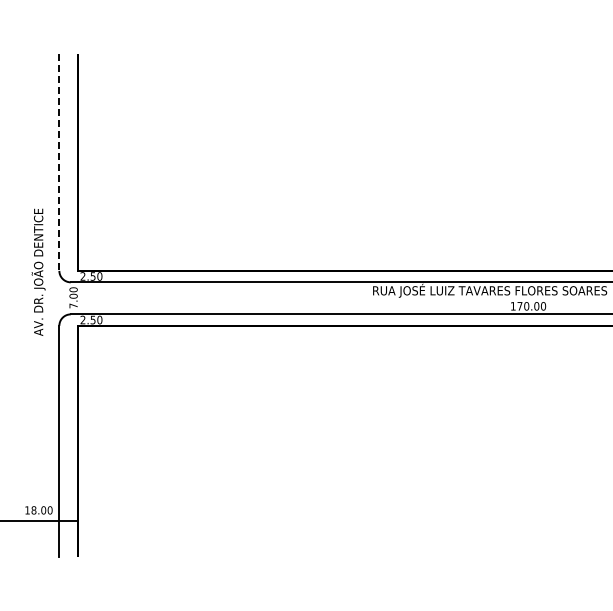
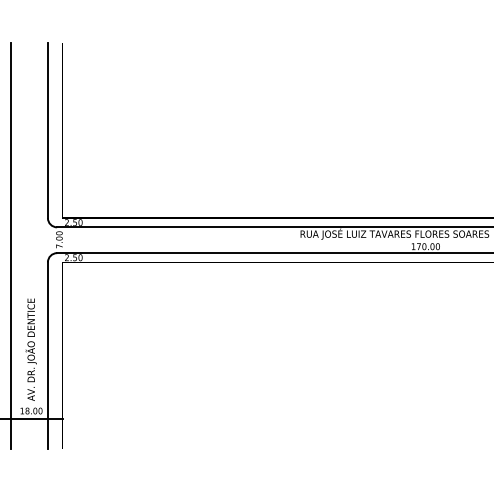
line: (59, 162) -> (48, 130), dashed -> solid
text: (38, 271) -> (31, 349), moved
line: (13, 305) -> (10, 246), added

